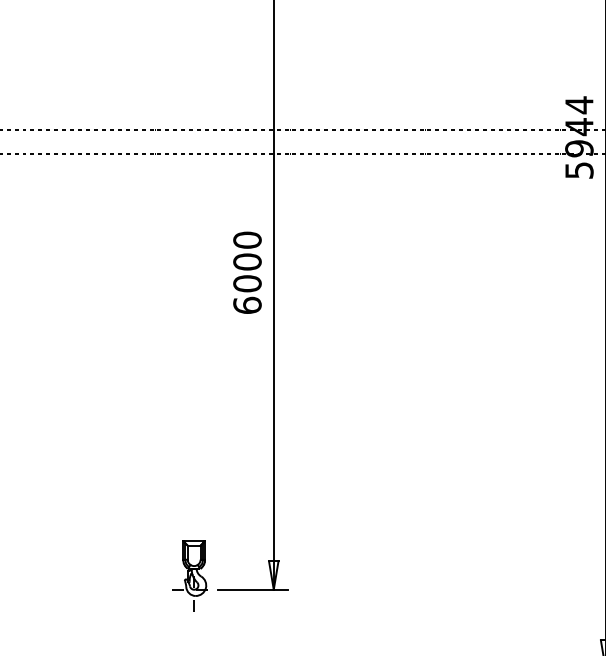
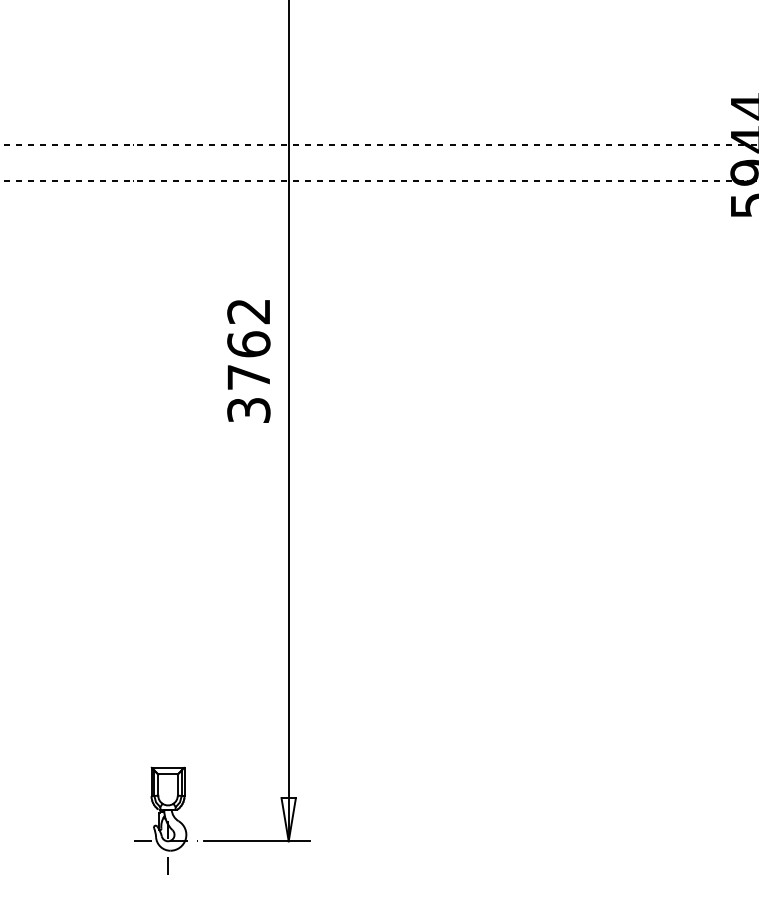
text: (247, 272) -> (248, 360), 6000 -> 3762

